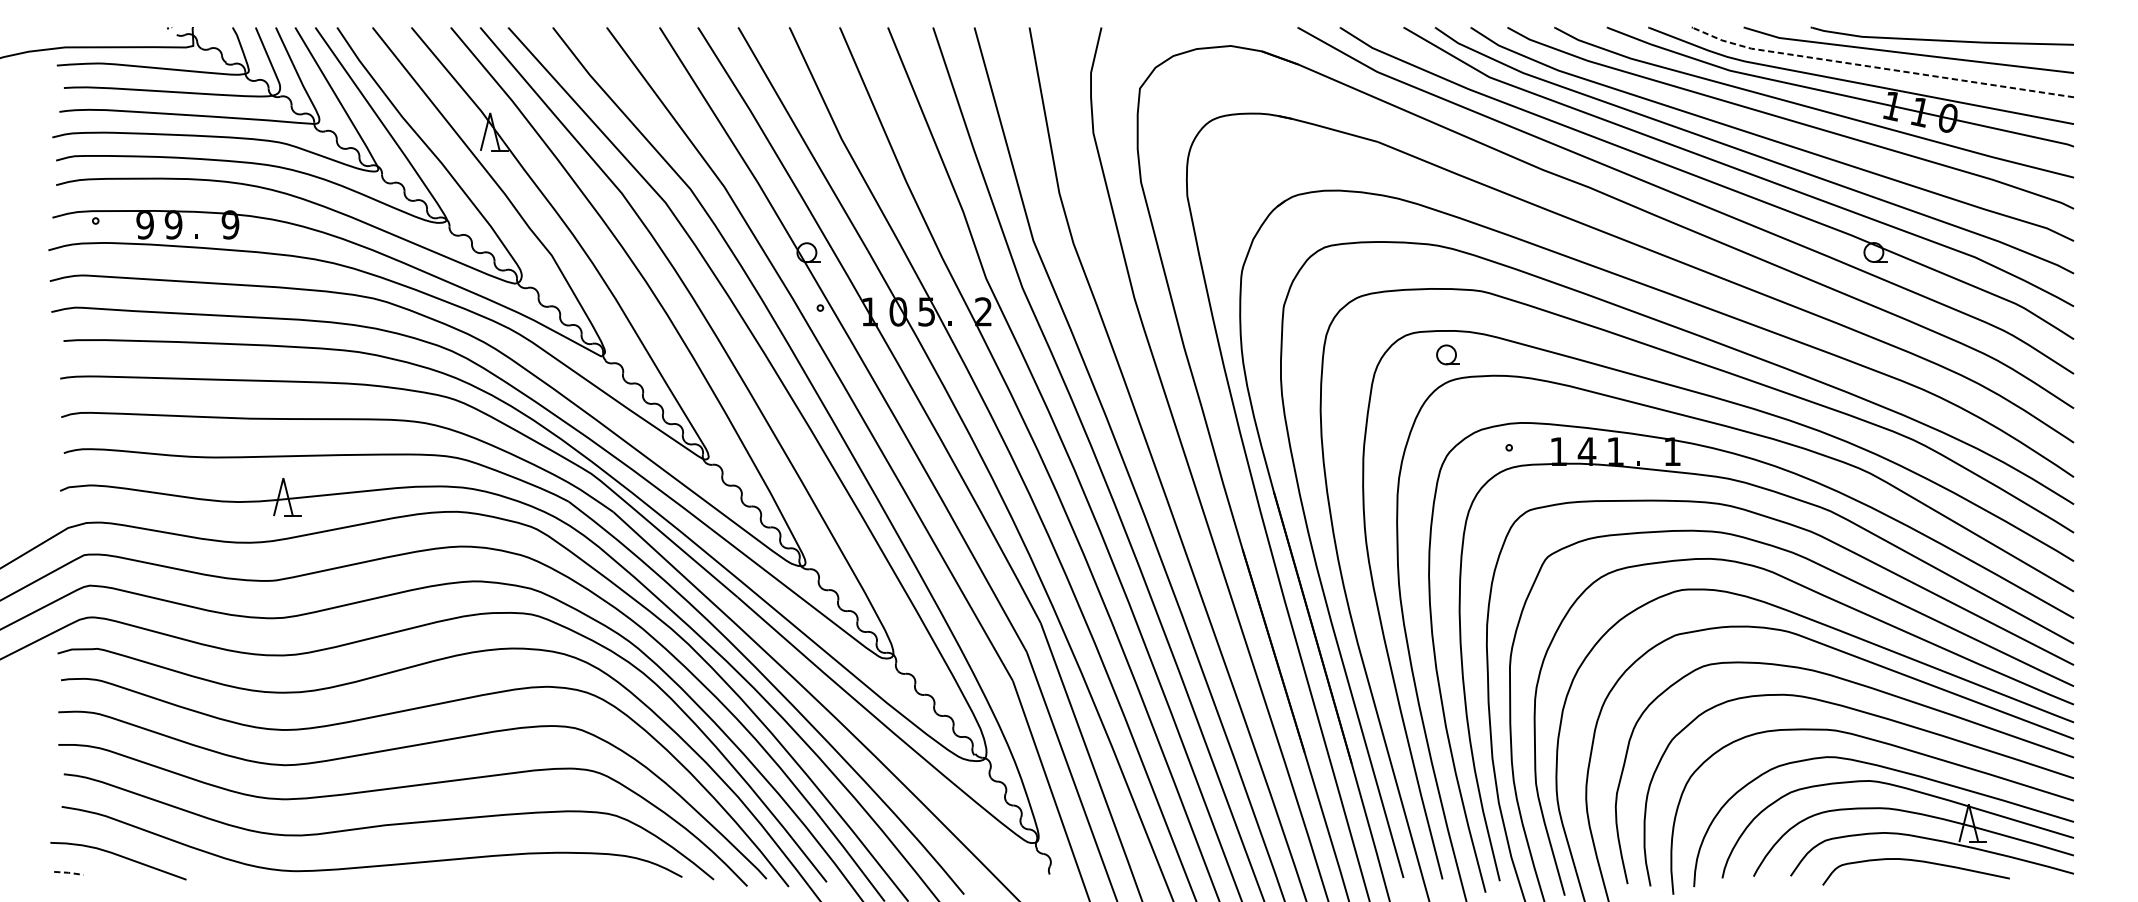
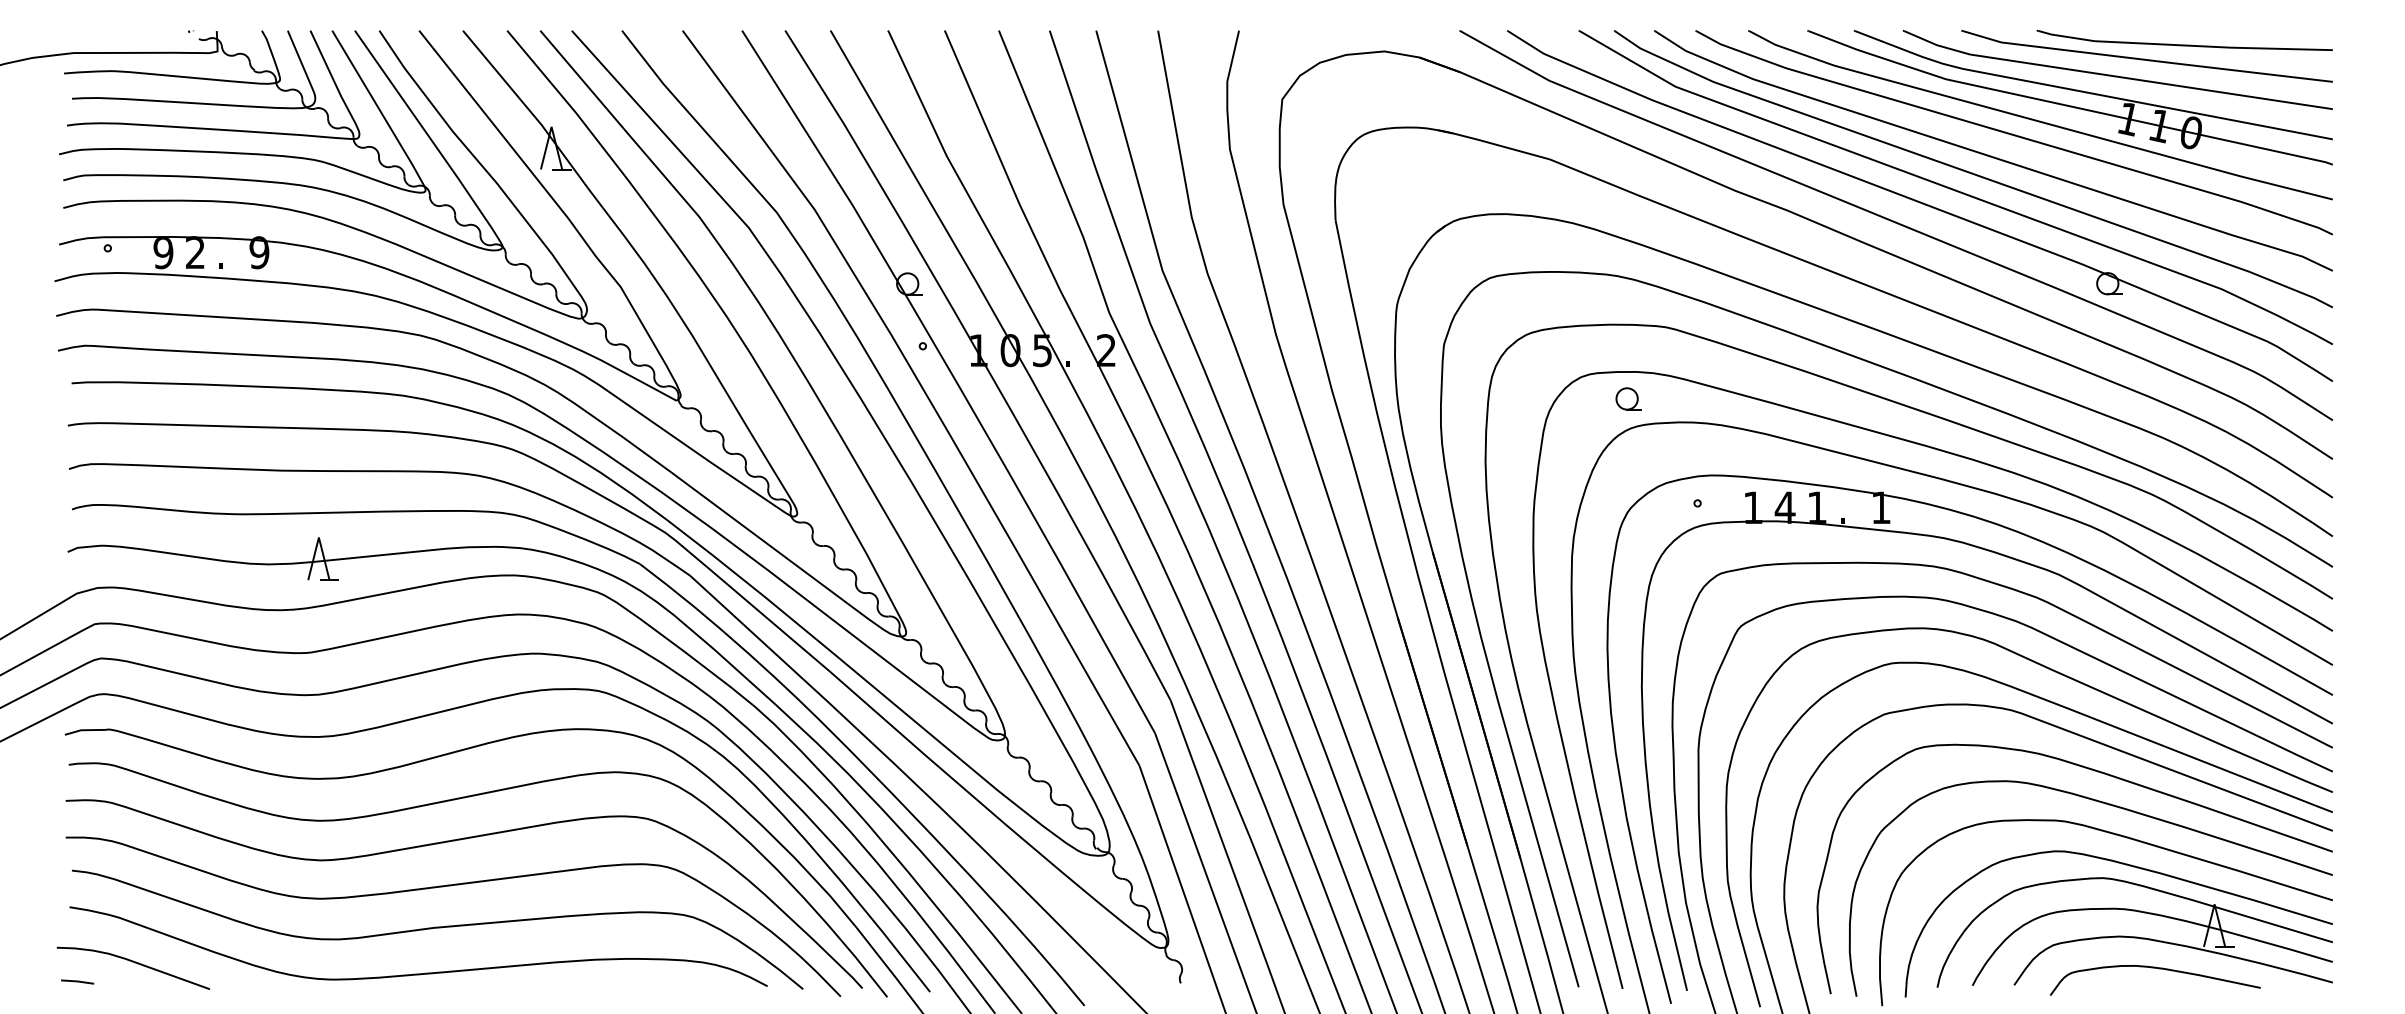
line: (1880, 68) -> (2115, 76), dashed -> solid
text: (173, 224) -> (195, 252), 9 -> 2
line: (68, 872) -> (77, 981), dashed -> solid

